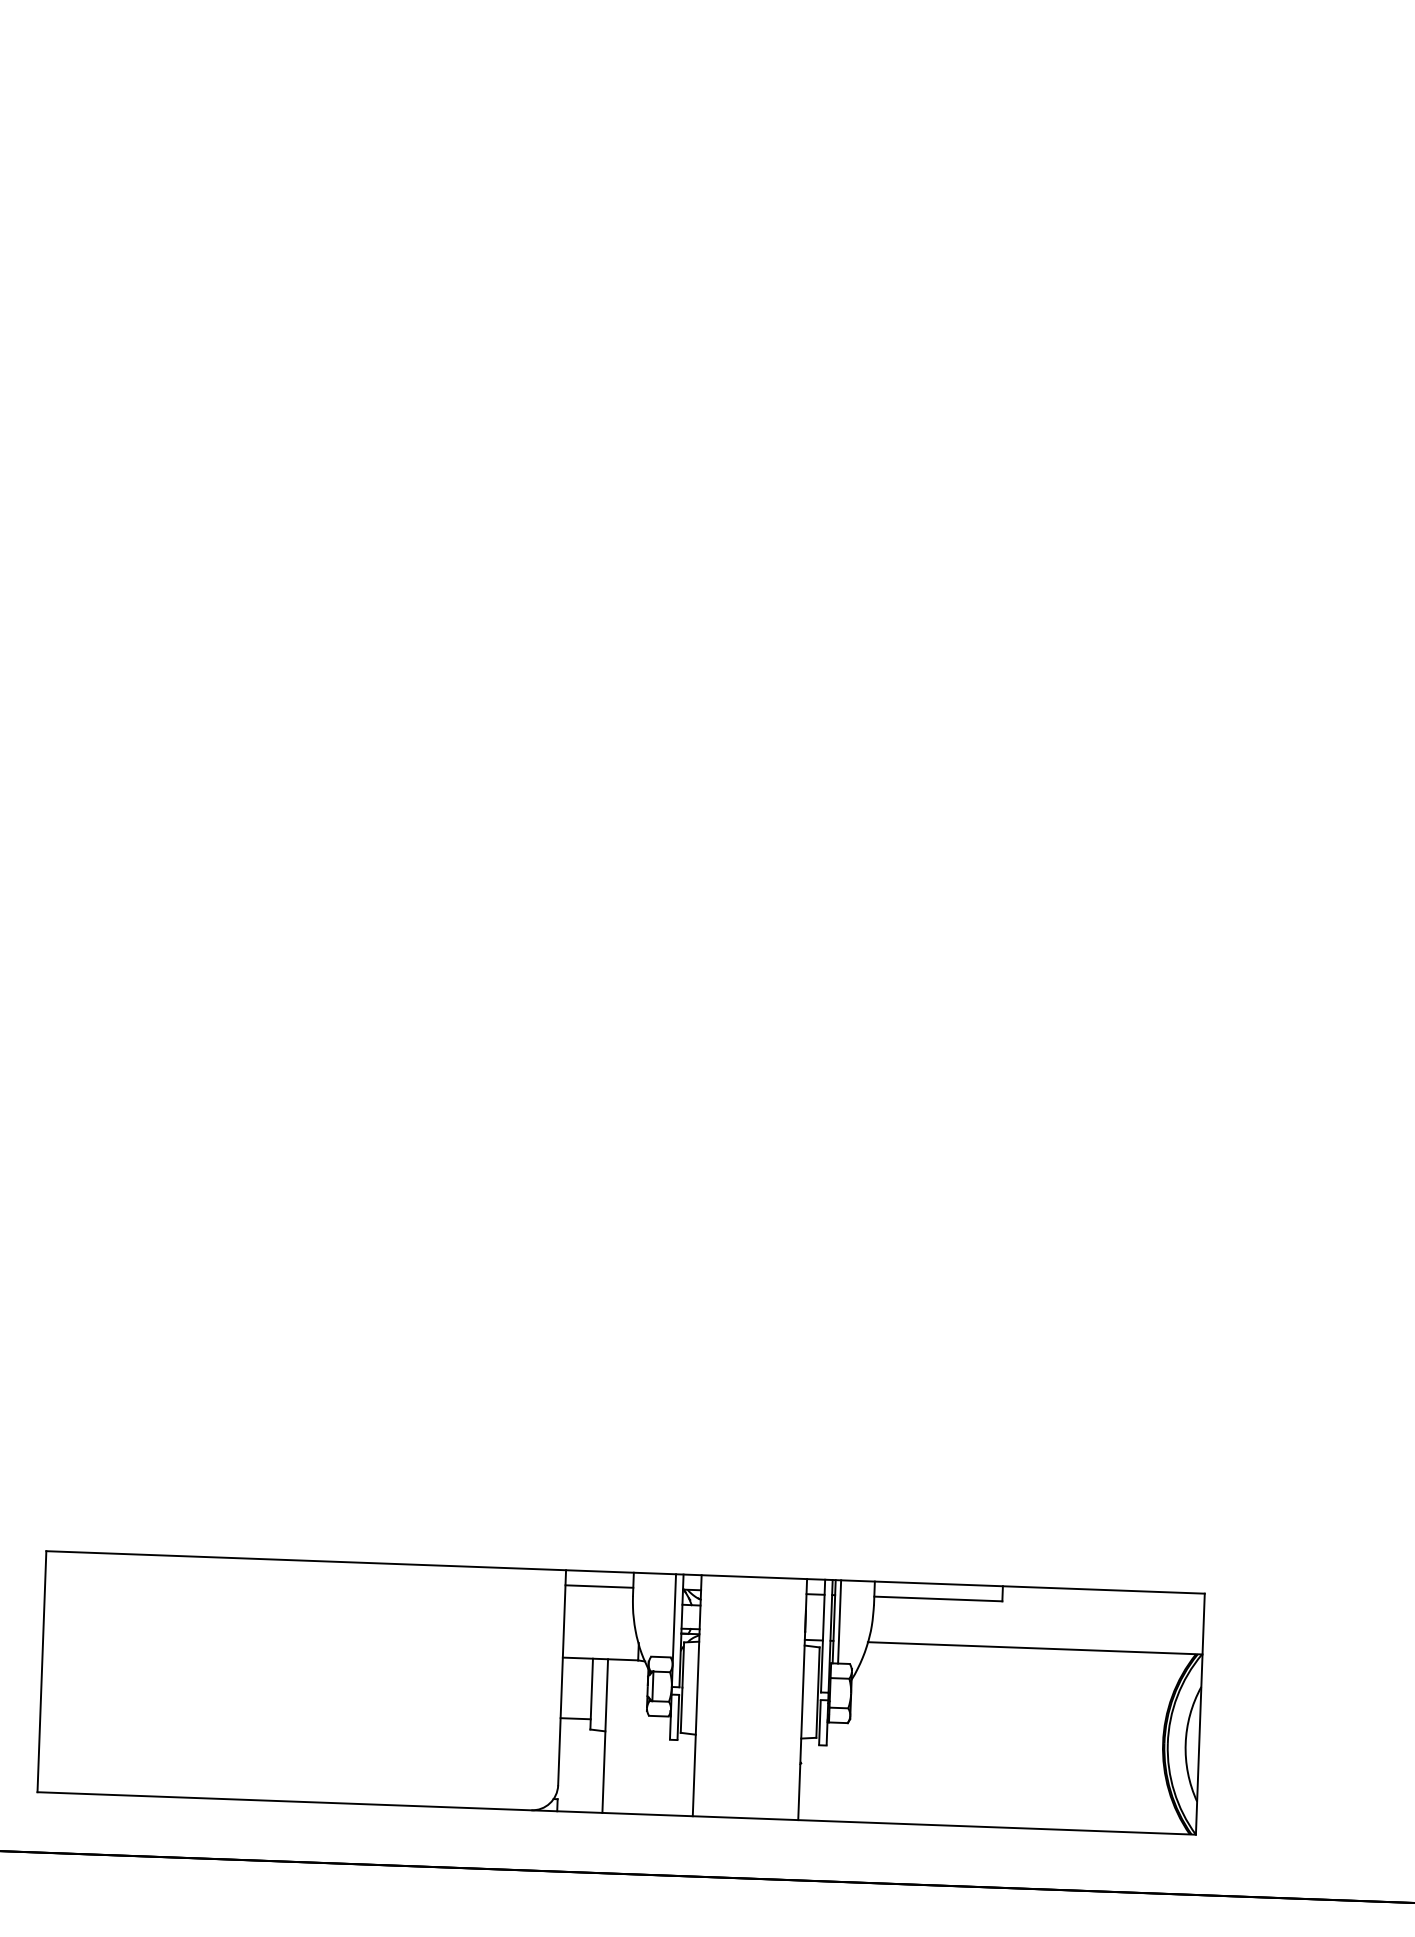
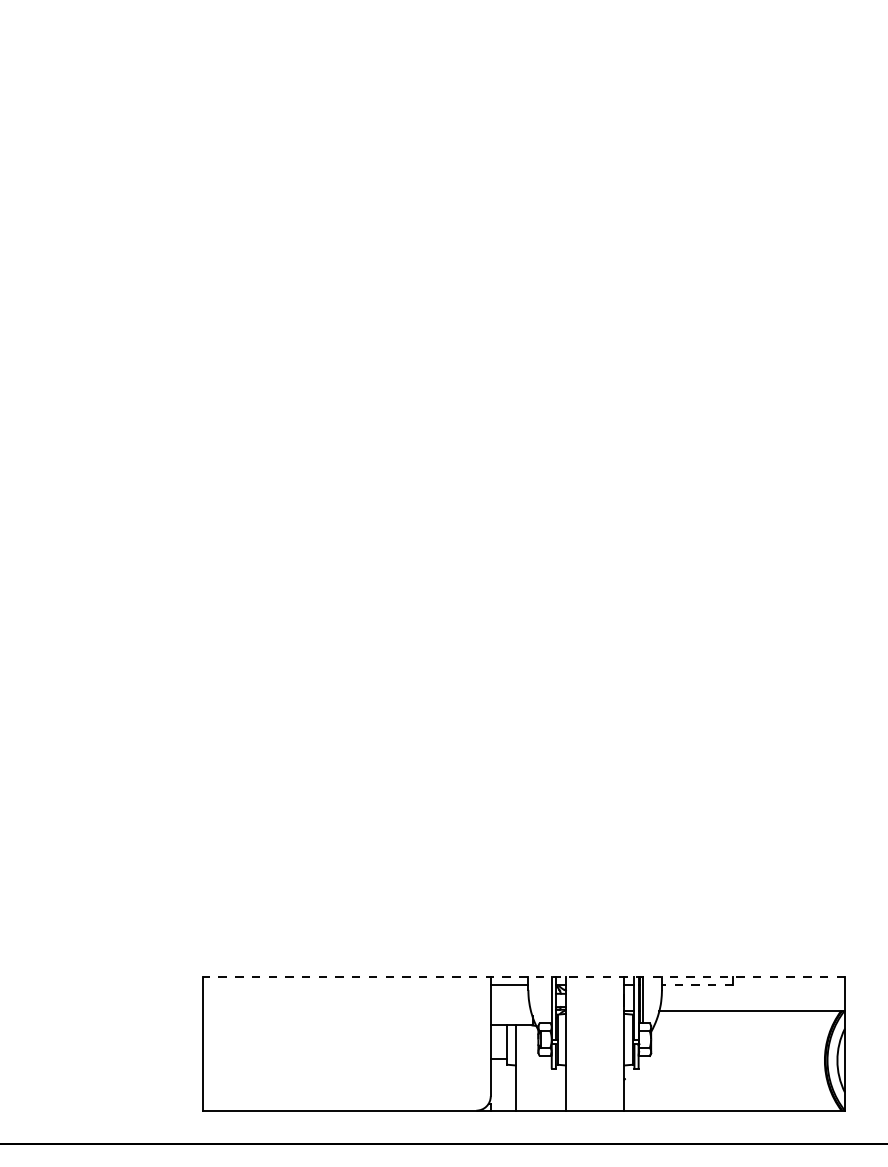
line: (625, 1573) -> (523, 977), solid -> dashed
line: (938, 1599) -> (697, 985), solid -> dashed

